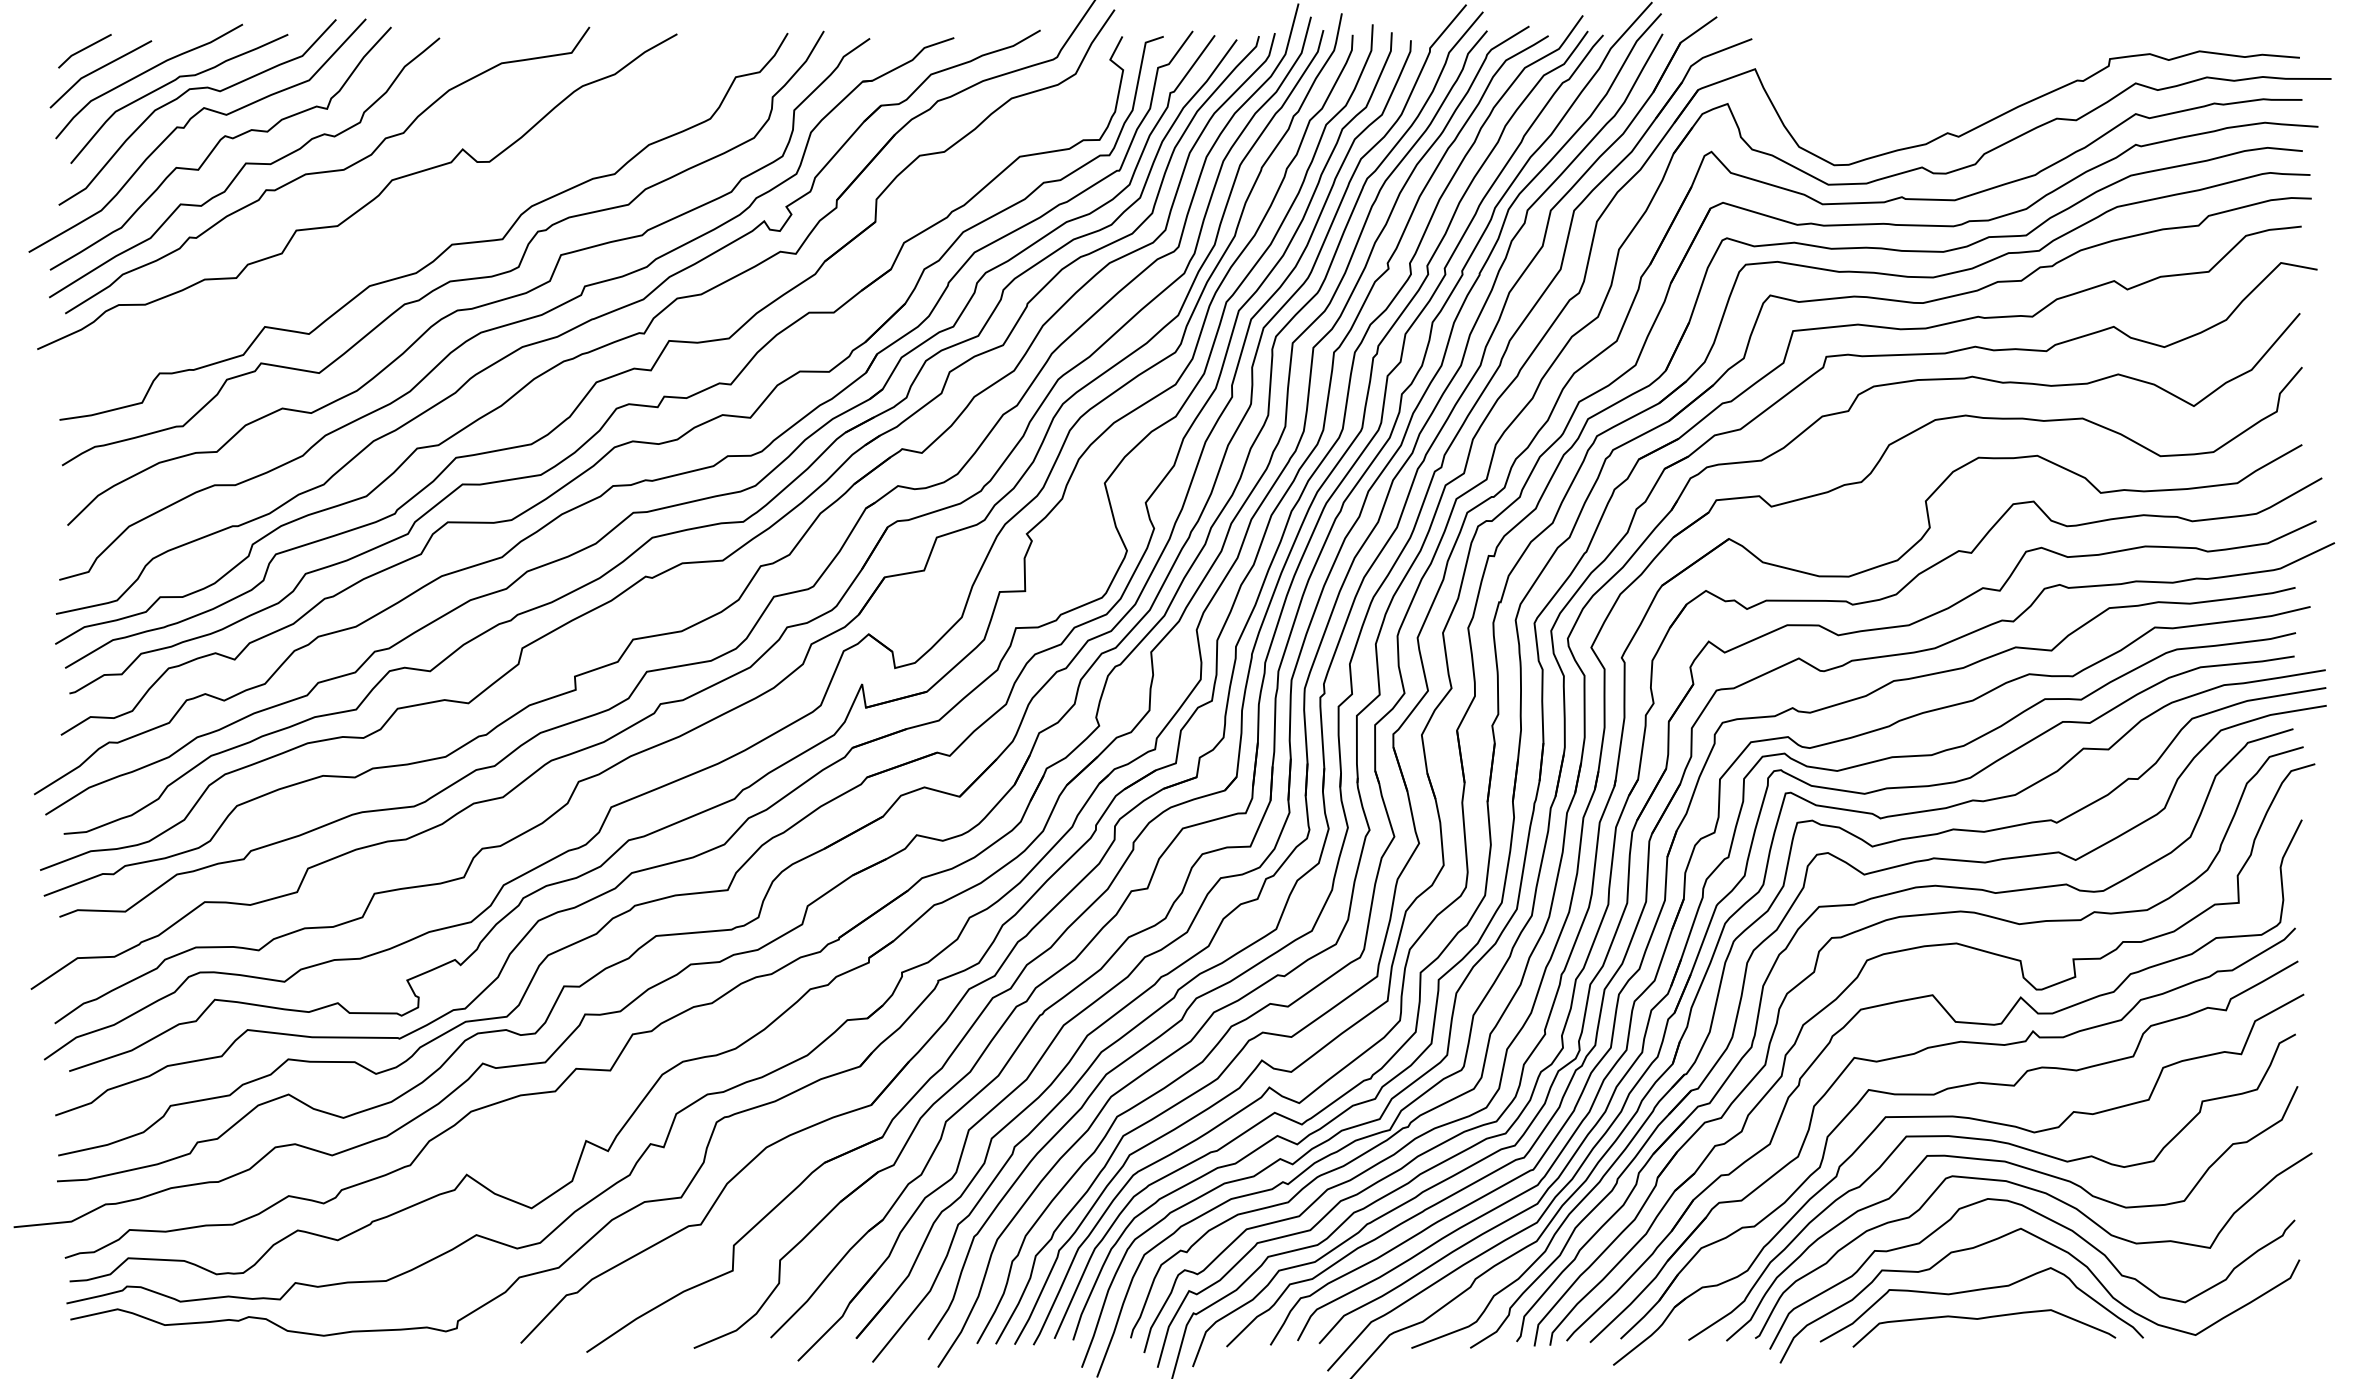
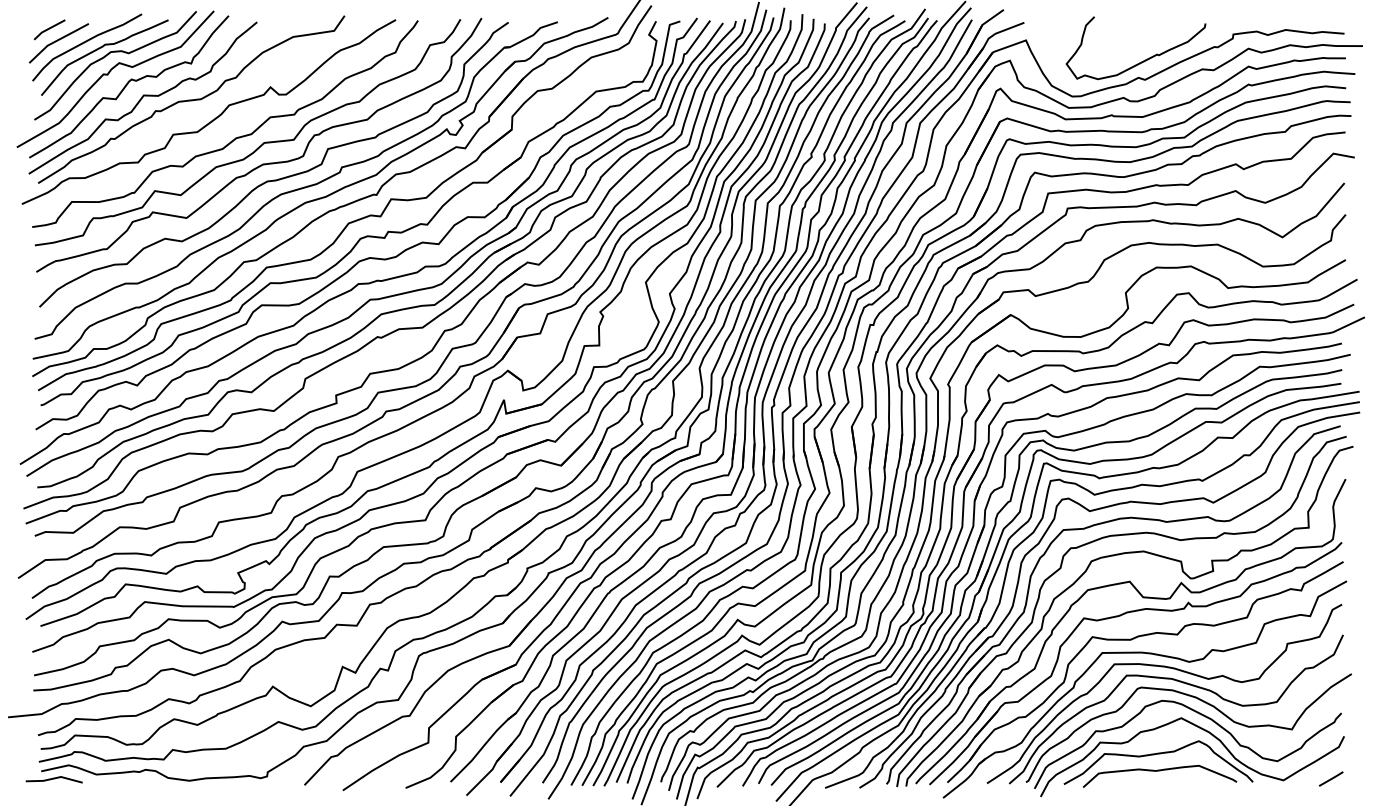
curve: (1952, 105) -> (1141, 61), added
curve: (402, 235) -> (235, 137), added
line: (2277, 1331) -> (1331, 778), added
line: (91, 1333) -> (53, 779), added

